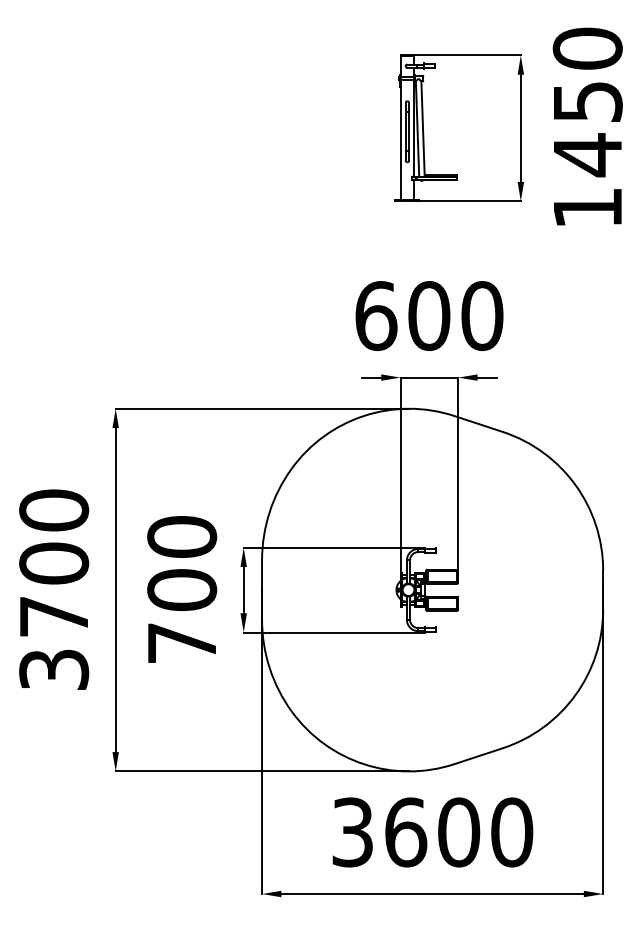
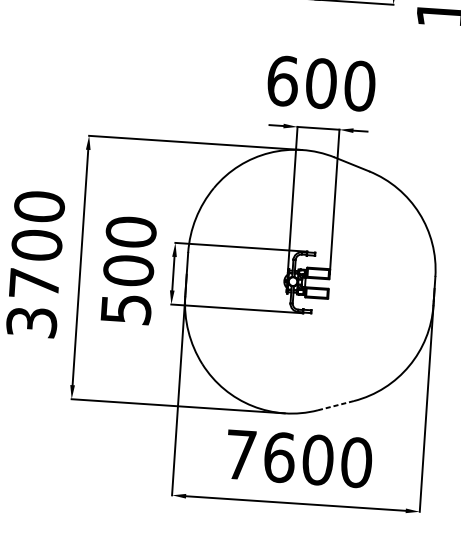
text: (182, 643) -> (126, 309), 700 -> 500
line: (478, 756) -> (335, 405), solid -> dashed
text: (352, 832) -> (240, 454), 3600 -> 7600

